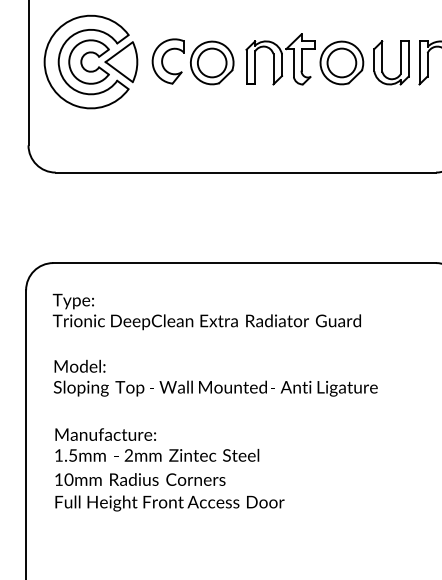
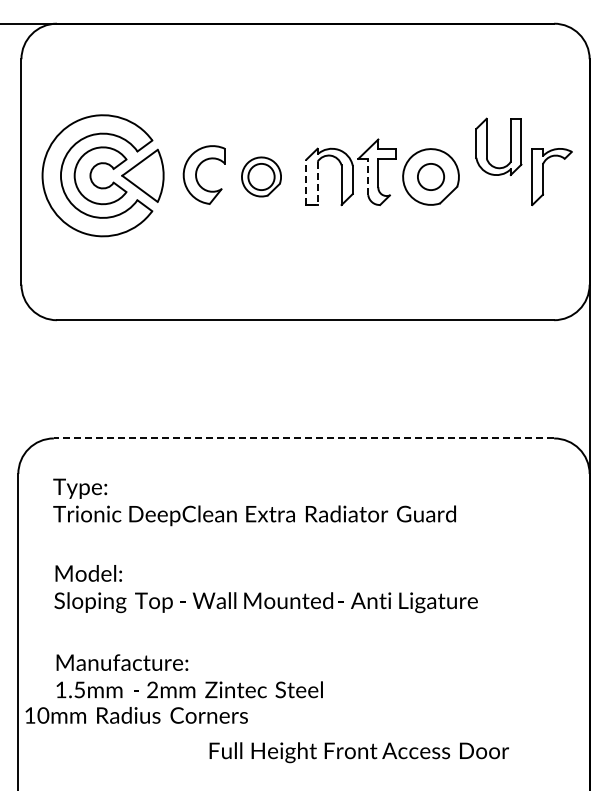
part: (212, 62) -> (261, 176), size x0.7
line: (294, 62) -> (368, 176), solid -> dashed
circle: (341, 62) -> (430, 176), size x0.7
part: (382, 62) -> (487, 146), moved
line: (246, 67) -> (306, 182), solid -> dashed
line: (255, 67) -> (317, 183), solid -> dashed
line: (244, 263) -> (303, 438), solid -> dashed
text: (140, 479) -> (136, 715), moved
text: (169, 503) -> (358, 752), moved

